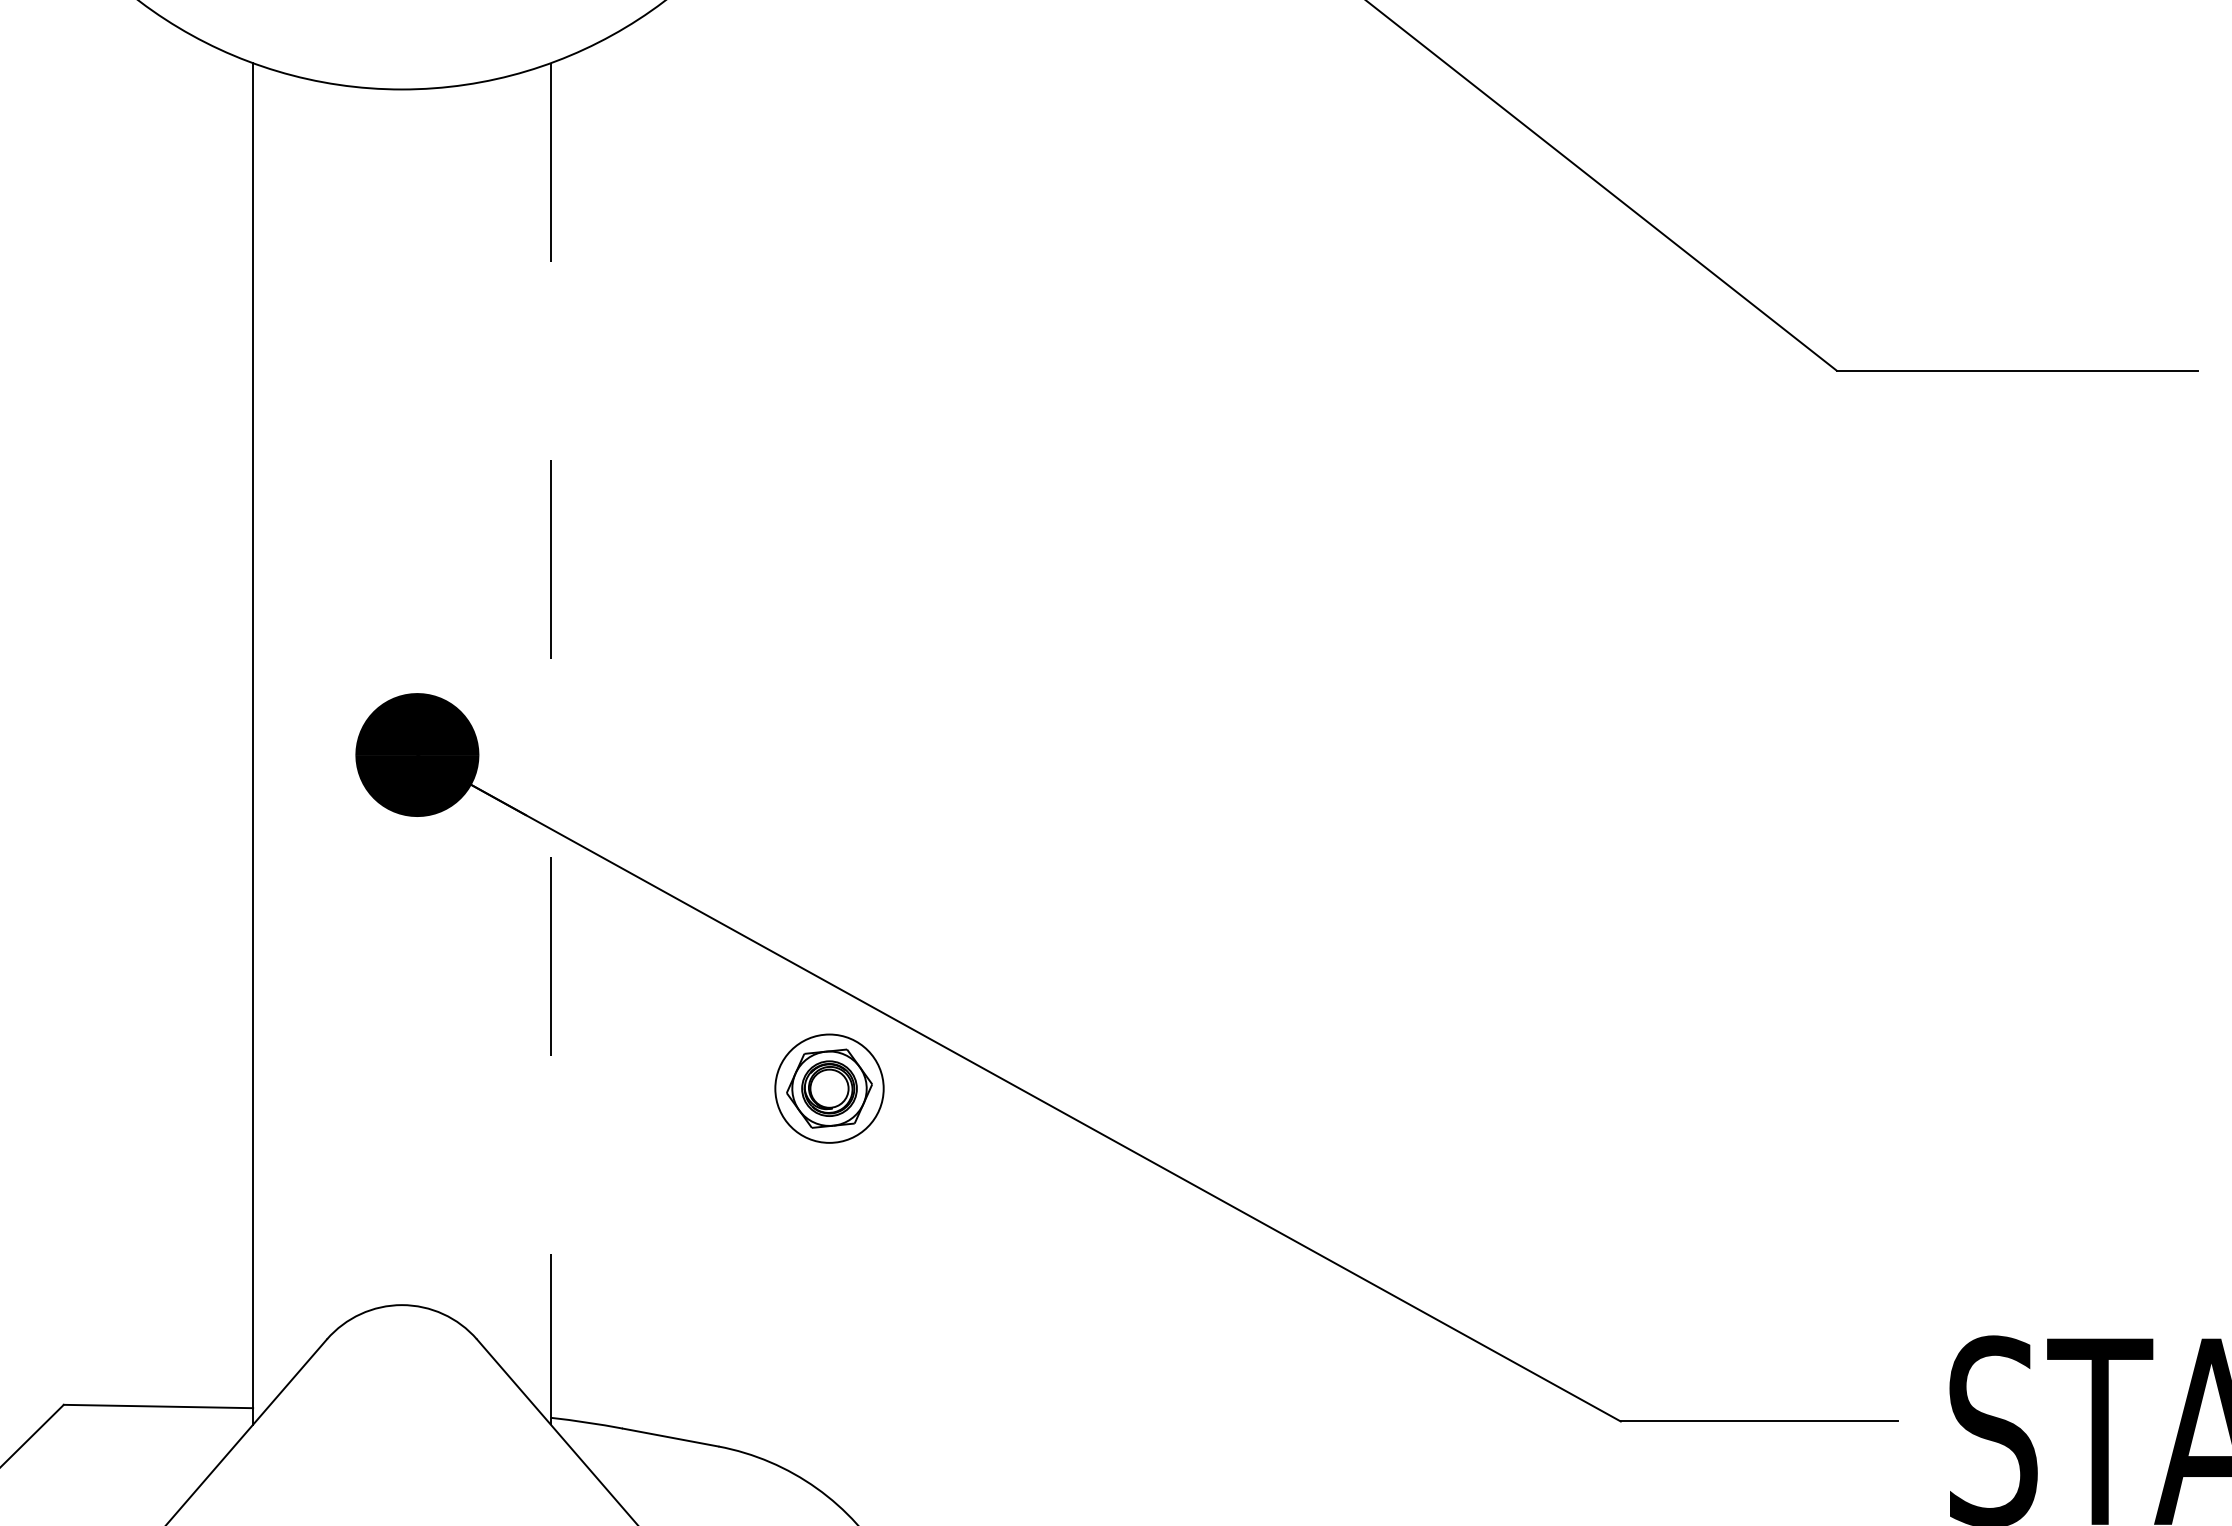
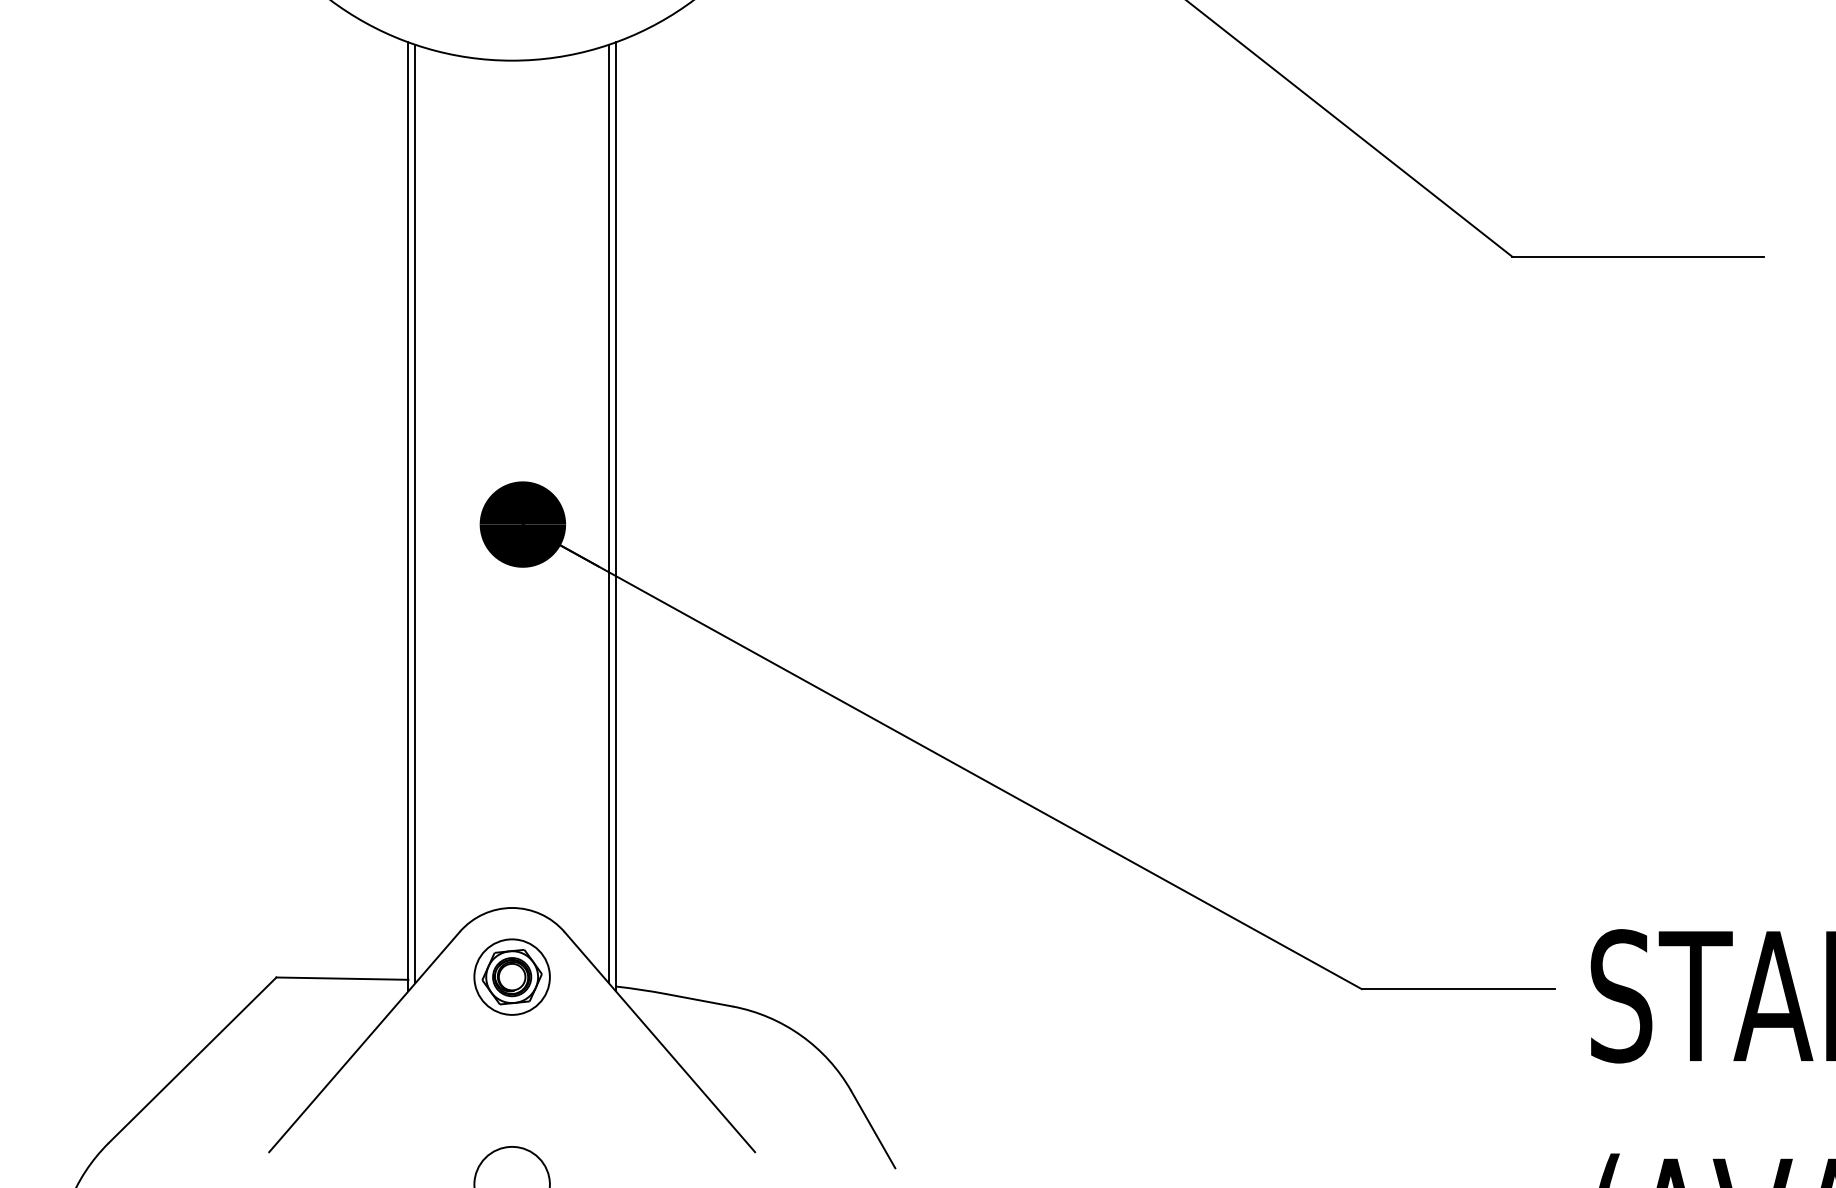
line: (263, 739) -> (415, 513), added
line: (541, 739) -> (609, 513), added
line: (550, 744) -> (615, 517), dashed -> solid
part: (828, 1087) -> (511, 976), moved

